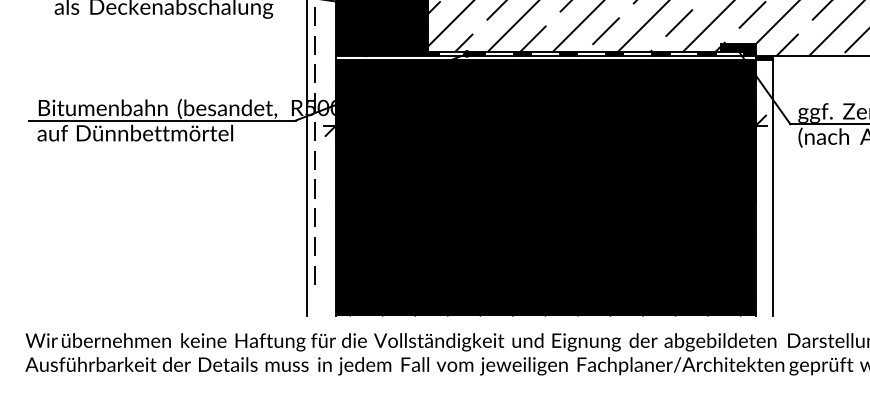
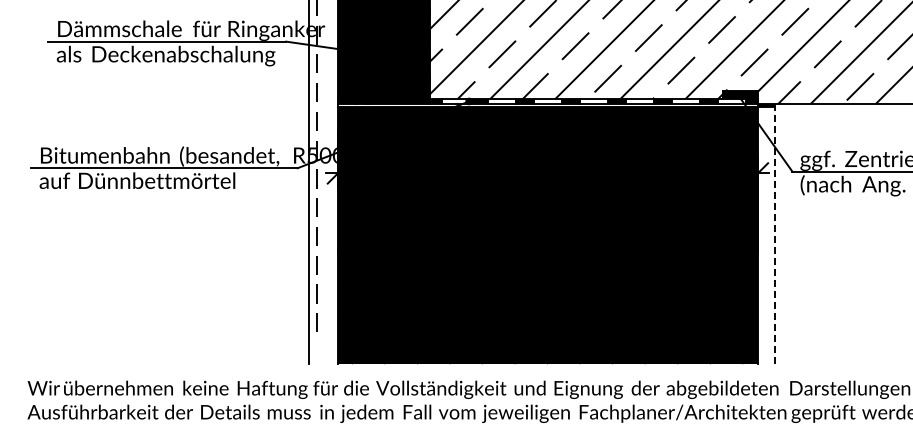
line: (773, 186) -> (775, 234), solid -> dashed

